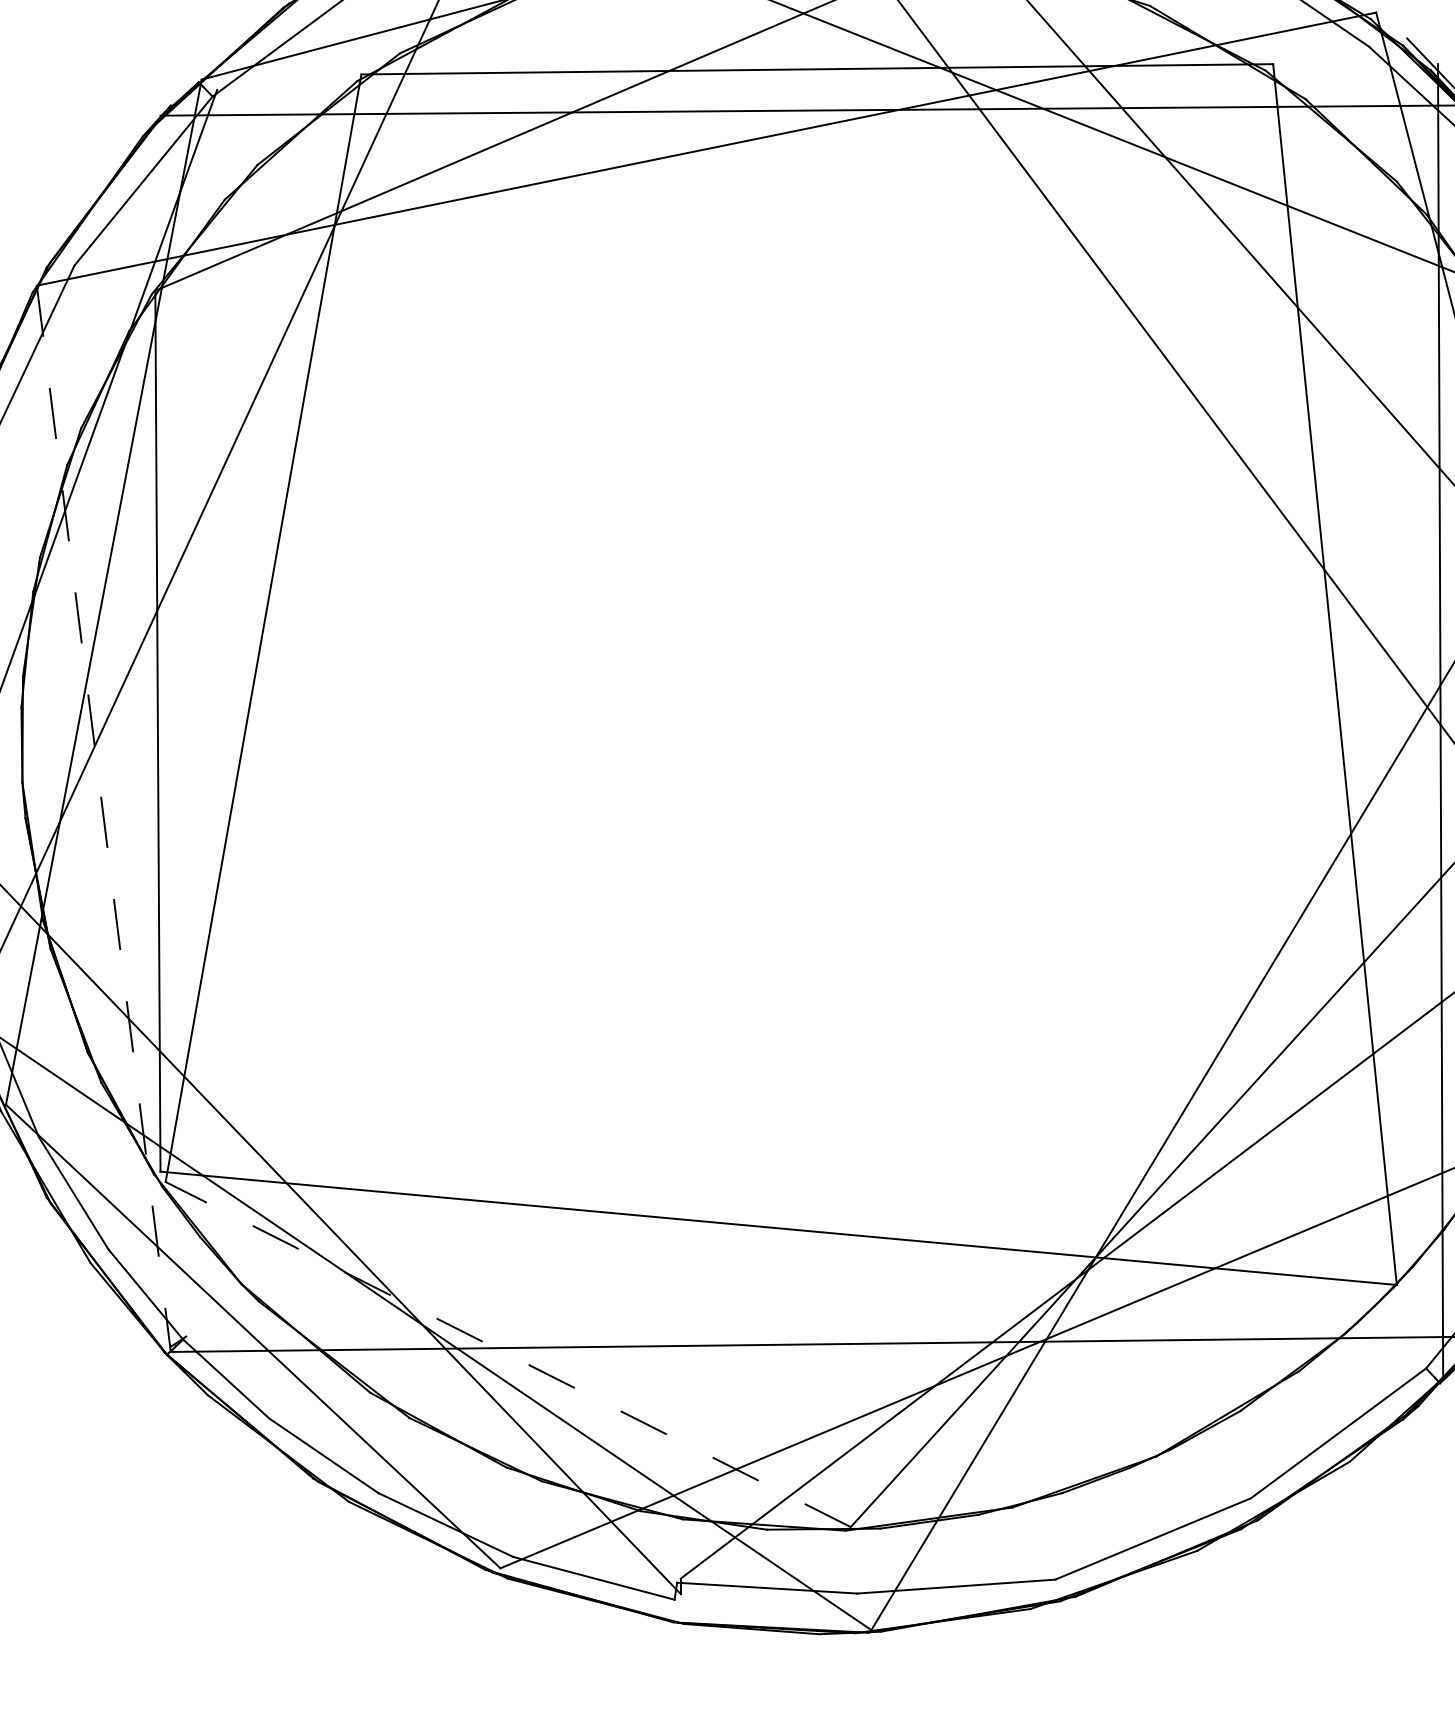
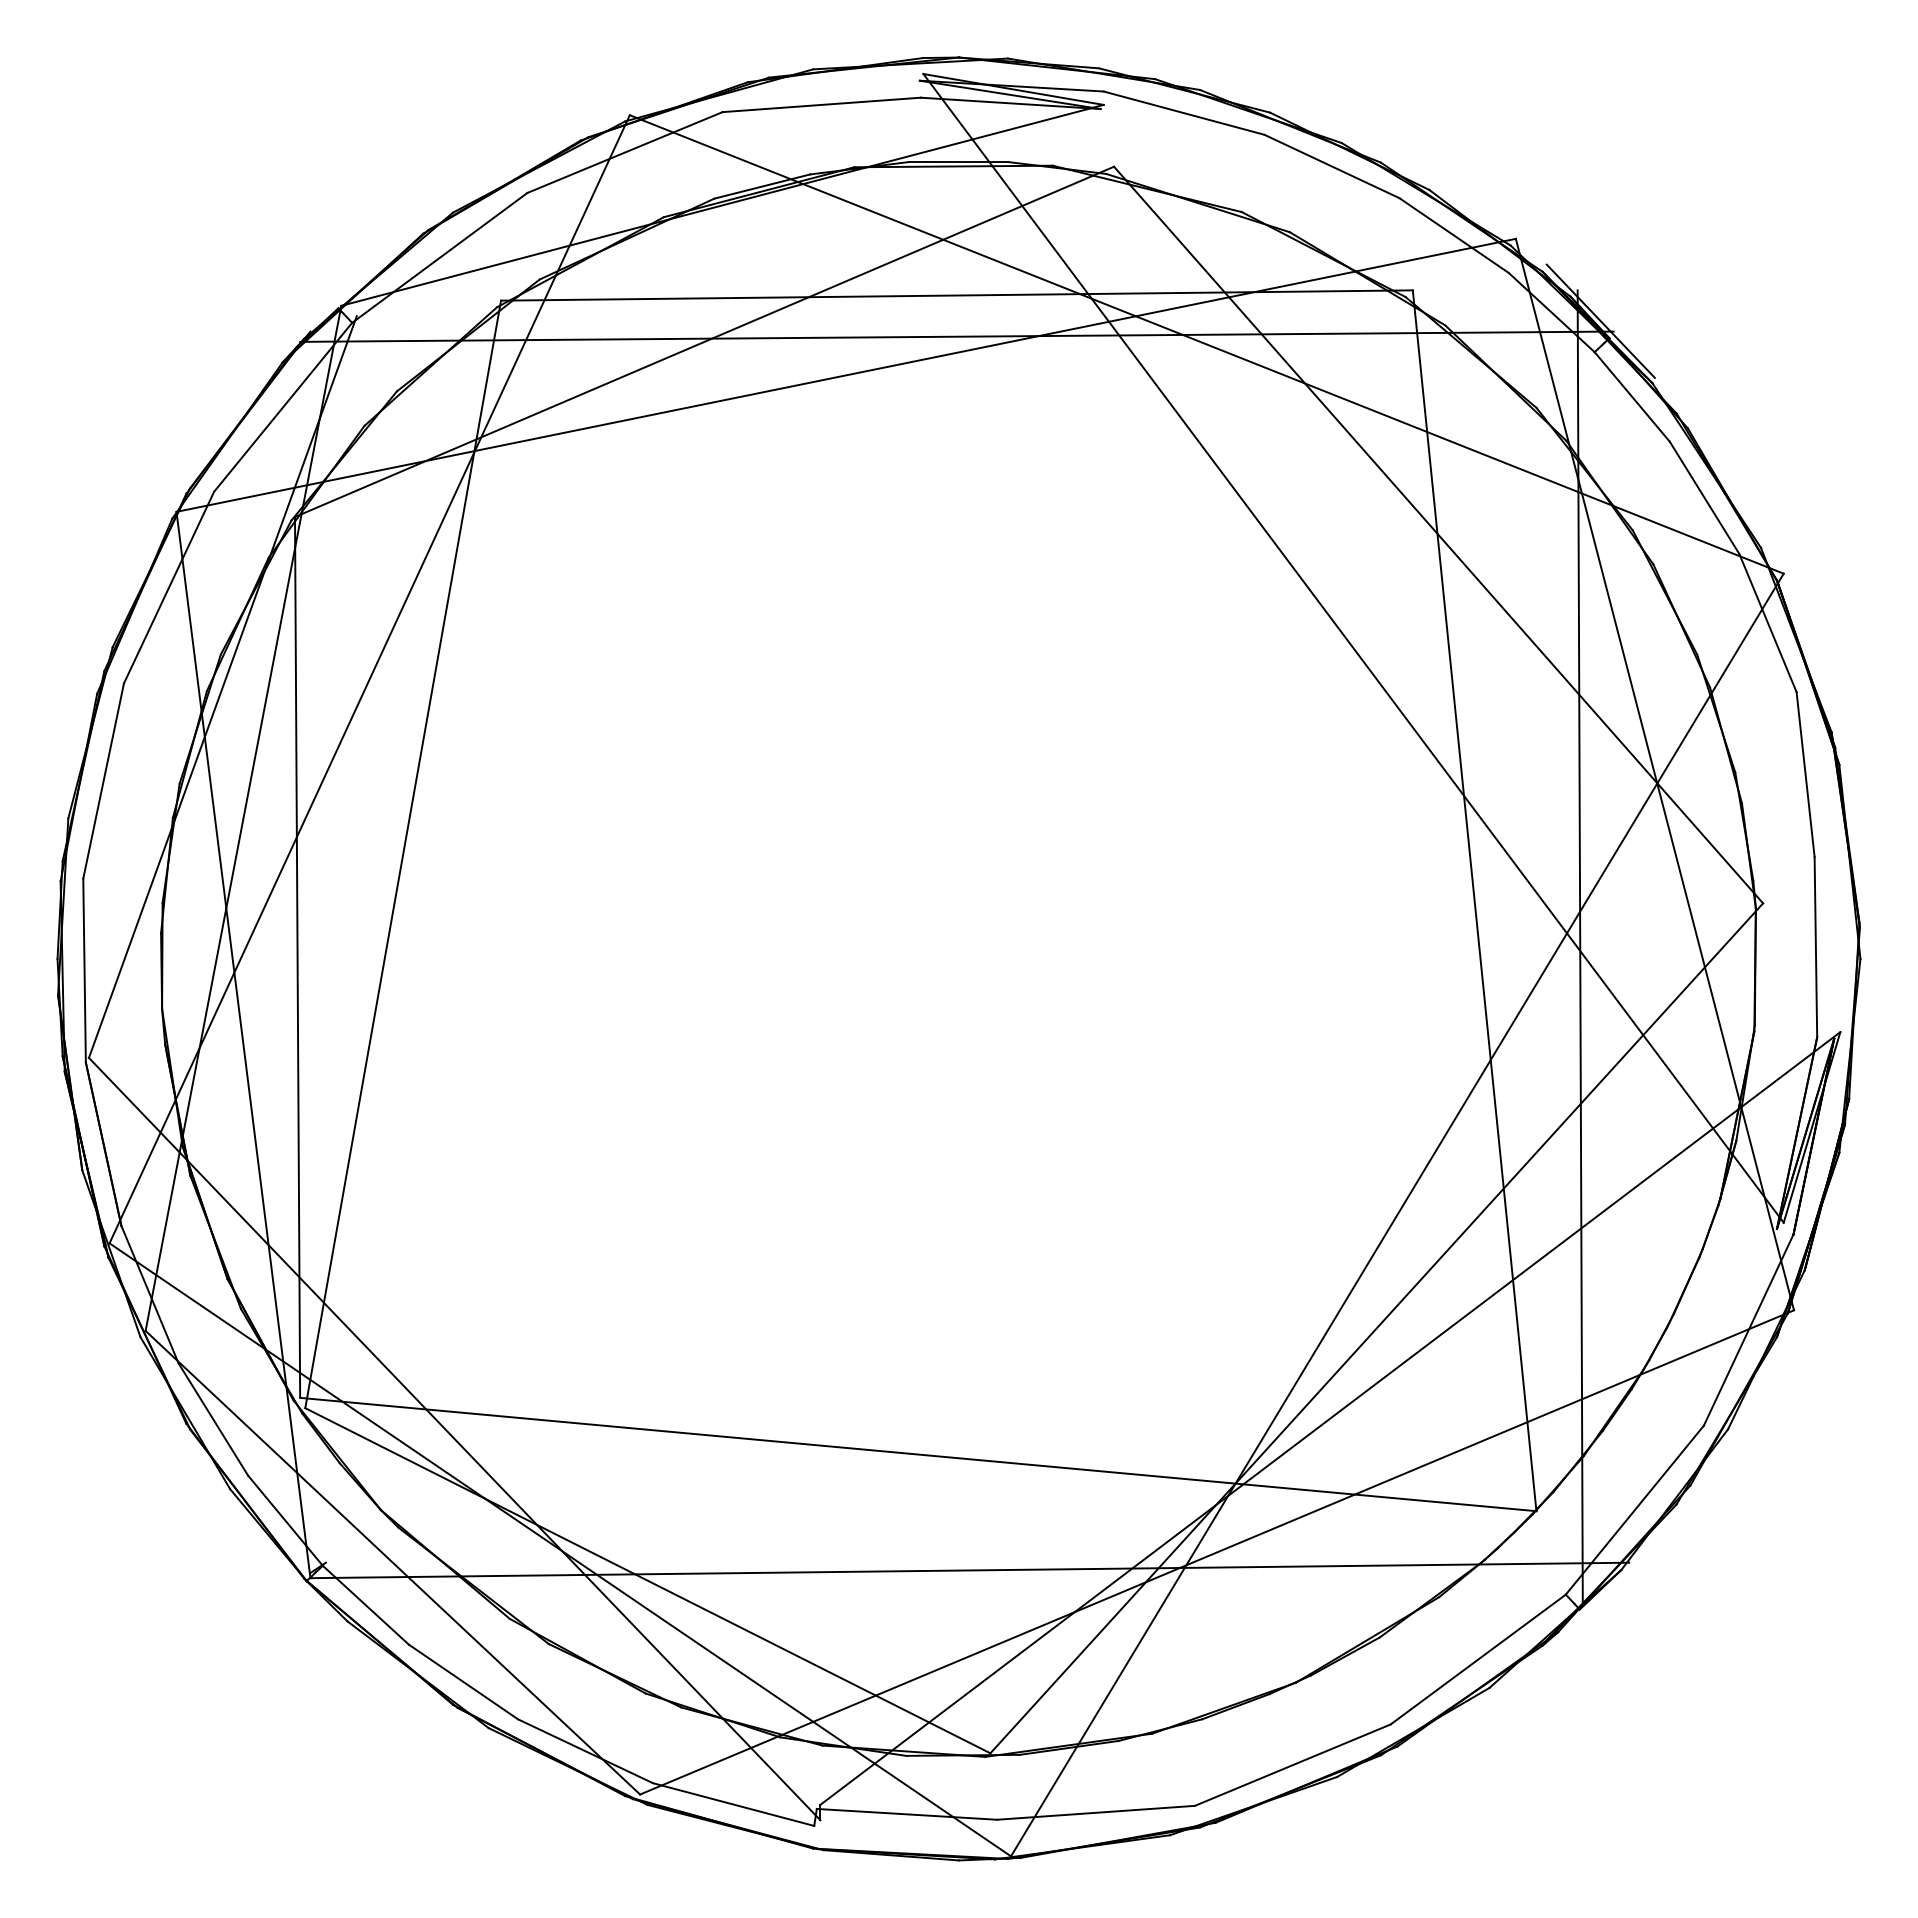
line: (103, 819) -> (243, 1045), dashed -> solid
line: (507, 1354) -> (647, 1580), dashed -> solid

